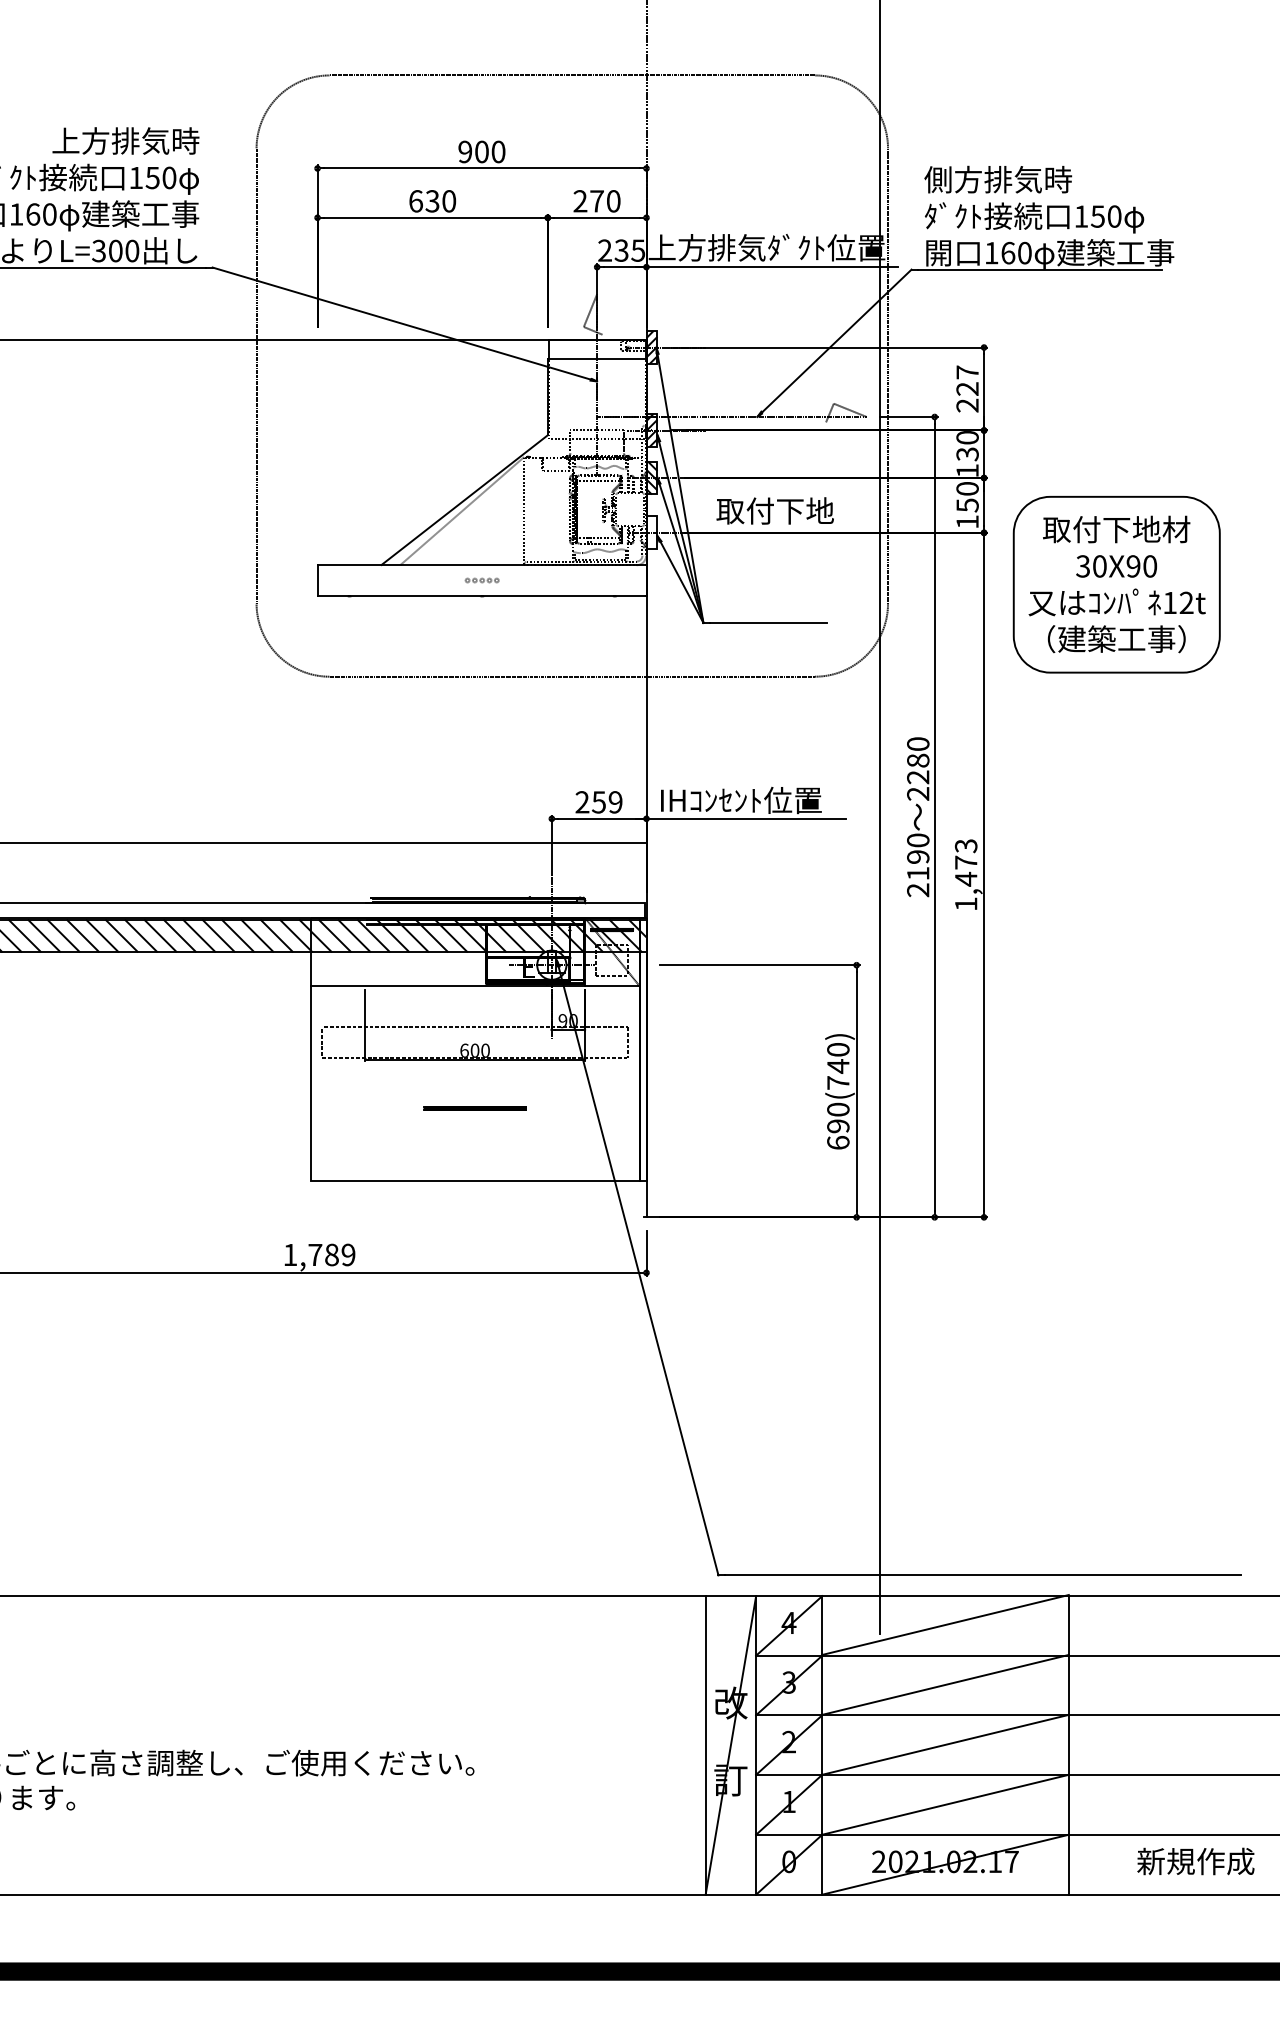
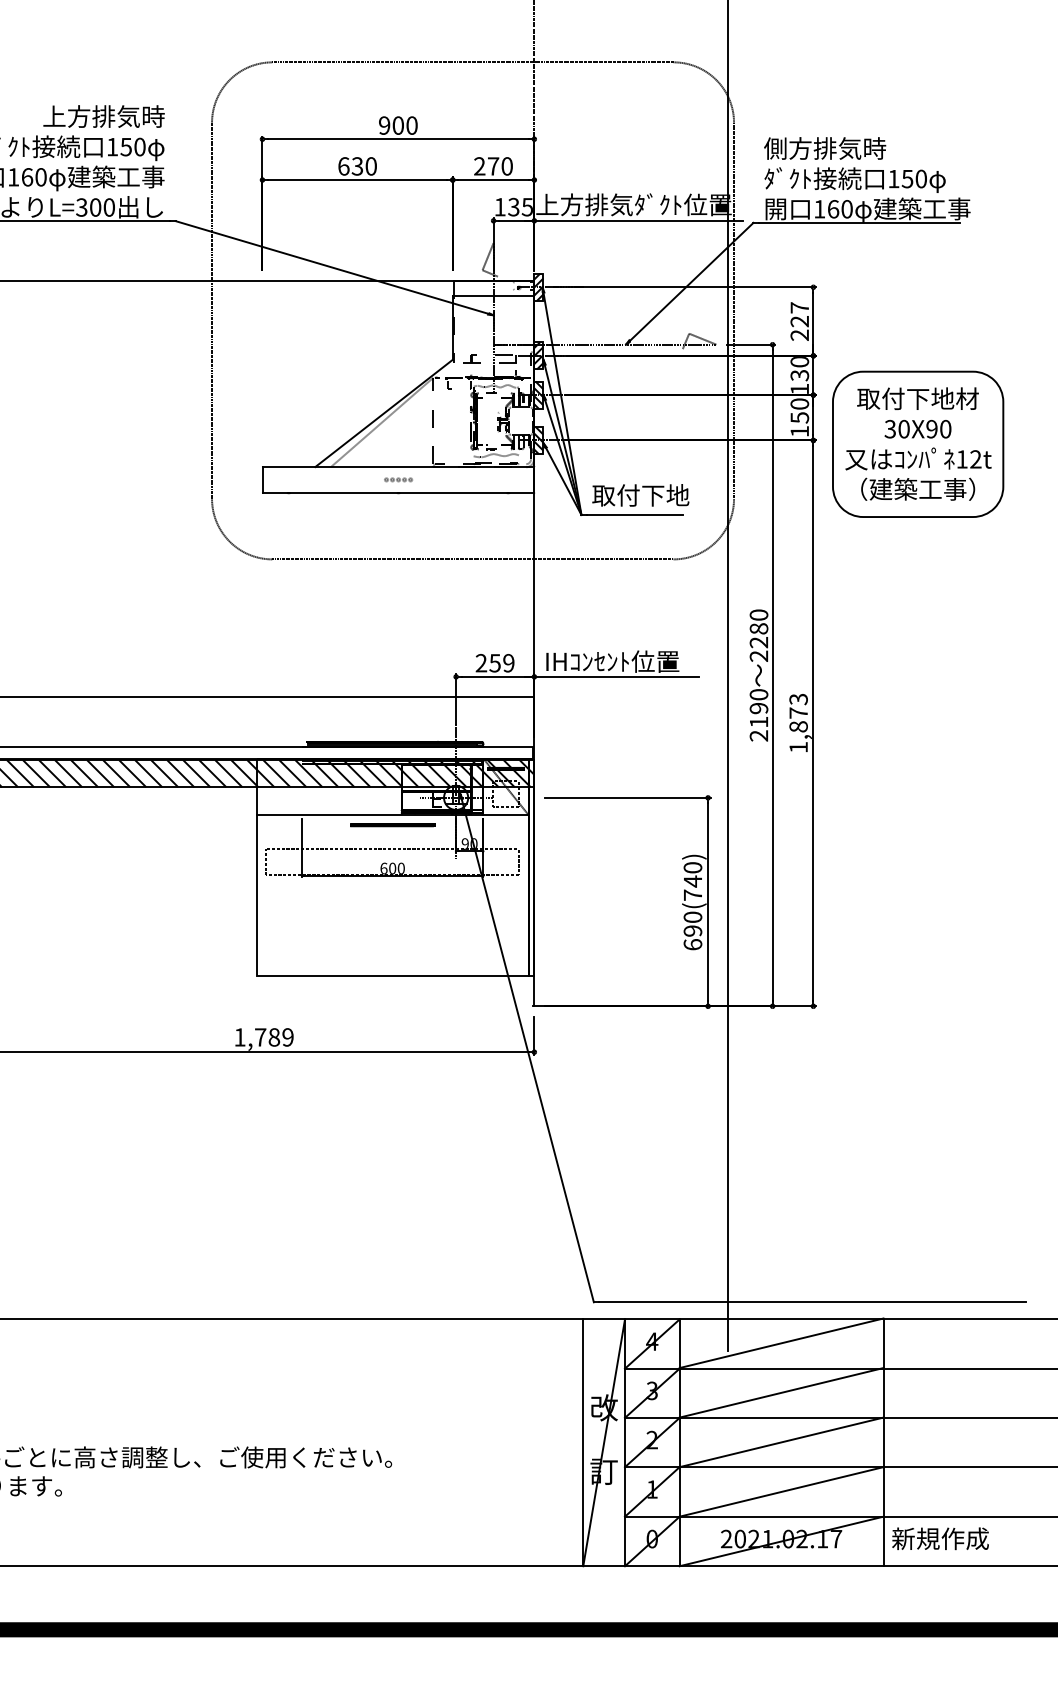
text: (604, 249) -> (499, 206), 235 -> 135
text: (774, 511) -> (640, 495), moved
hatch: (651, 532) -> (538, 440), added
part: (1117, 583) -> (918, 443), moved
text: (966, 878) -> (798, 726), 1,473 -> 1,873
line: (474, 1108) -> (392, 825), moved
text: (1195, 1861) -> (940, 1538), moved

